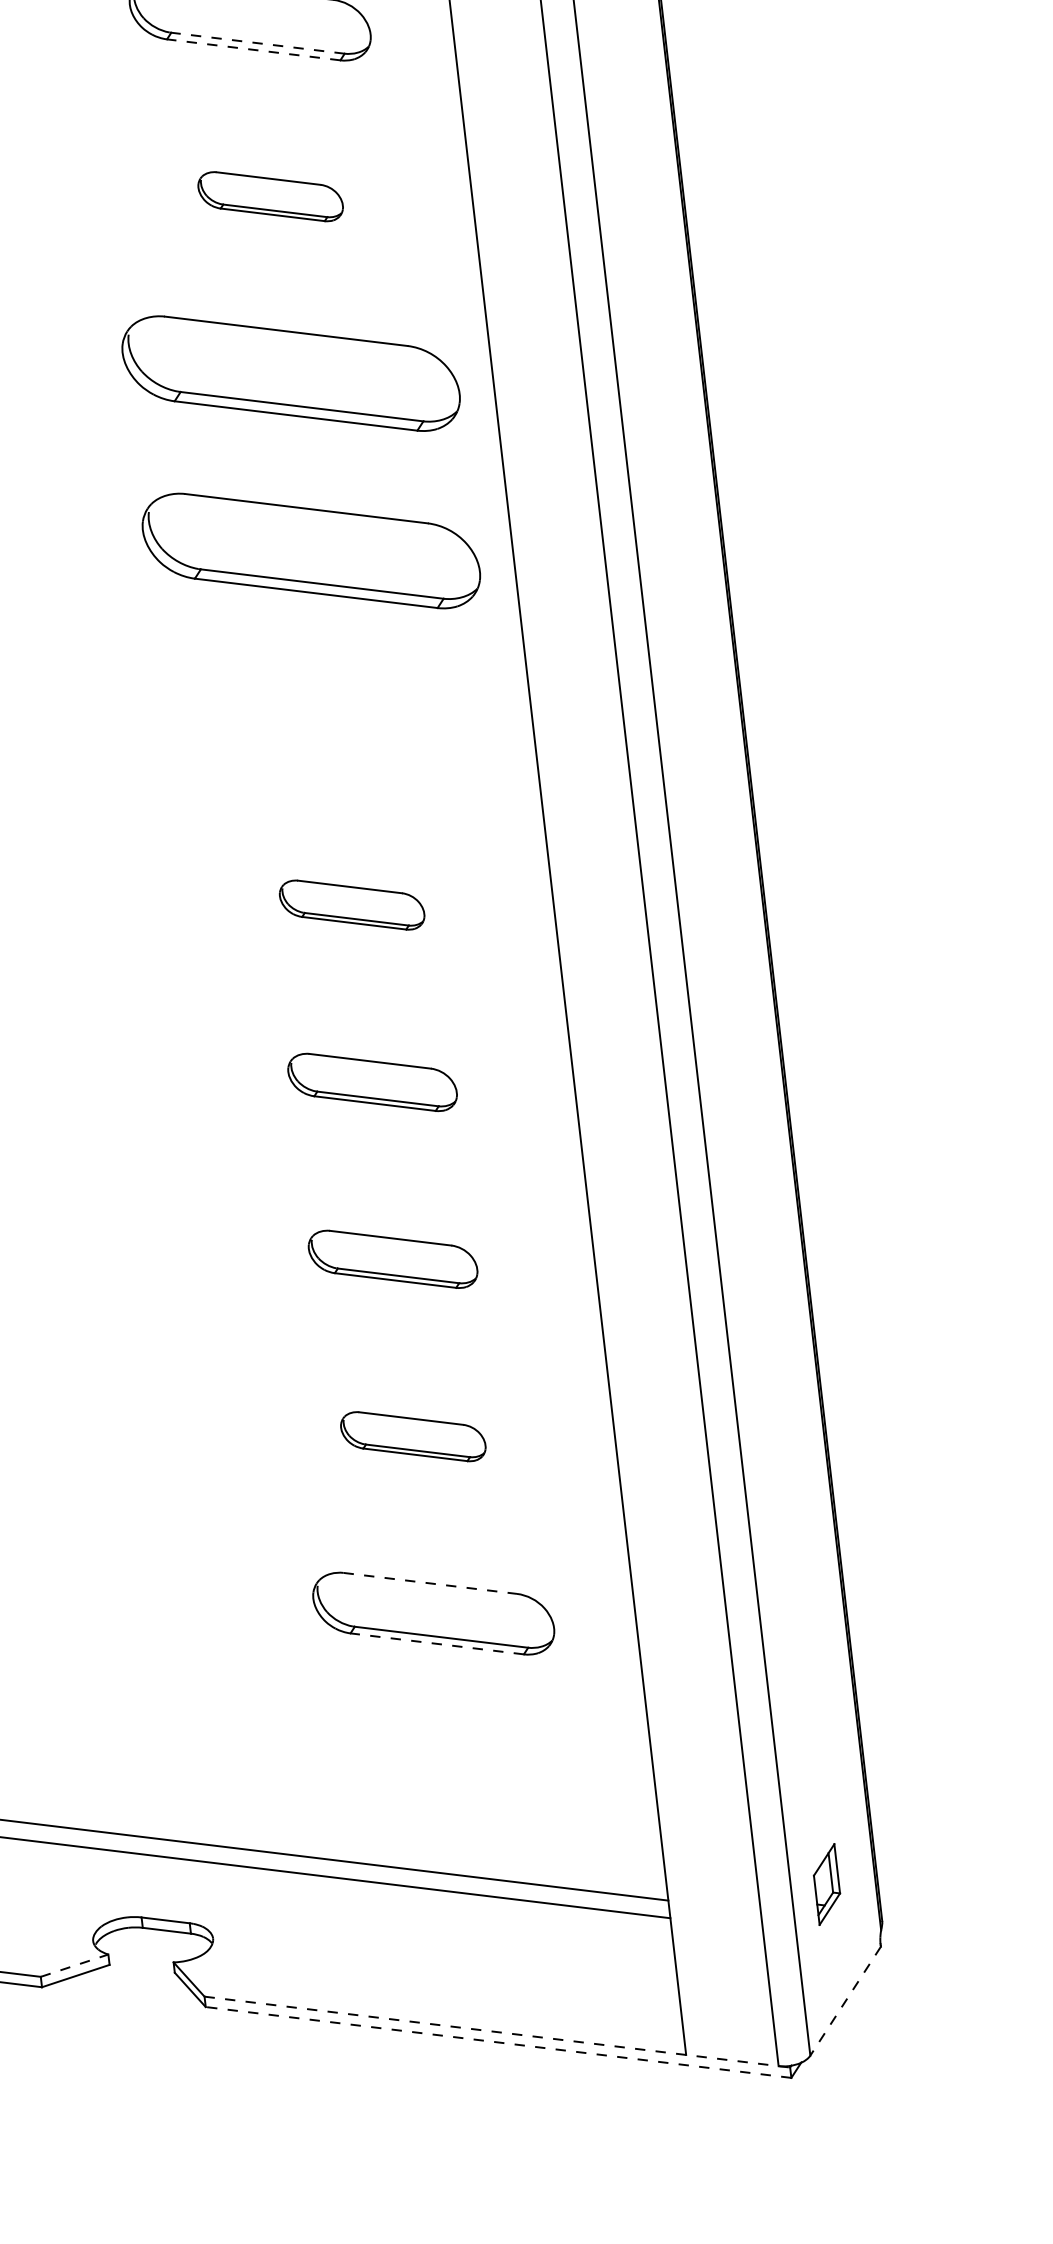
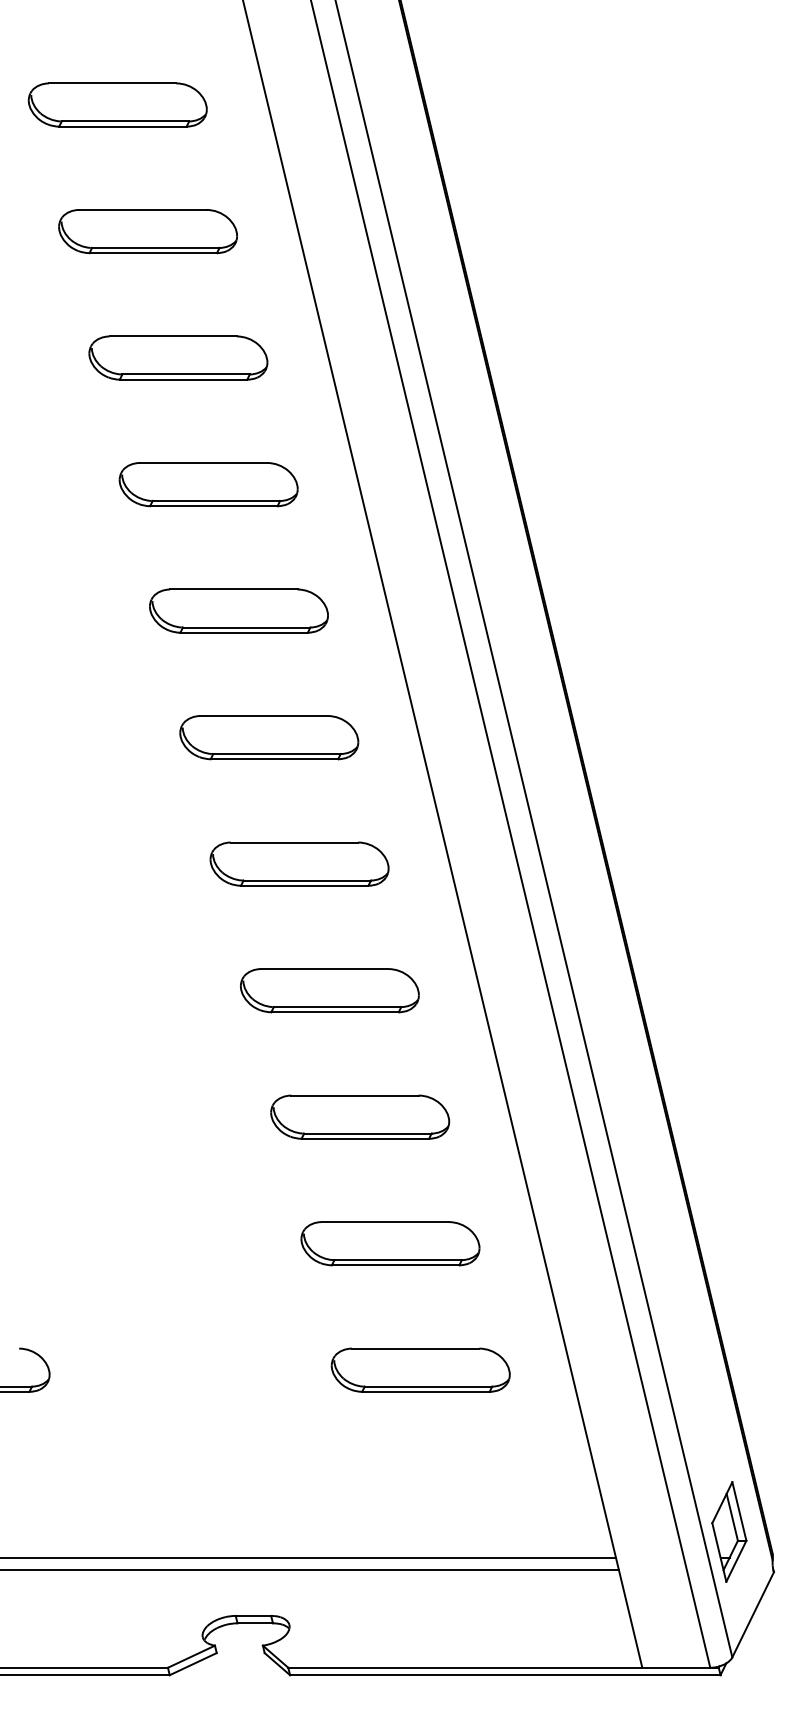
line: (257, 42) -> (155, 247), dashed -> solid
line: (253, 50) -> (153, 253), dashed -> solid
part: (270, 195) -> (178, 357), size x1.67
part: (290, 373) -> (208, 484), size x0.71
part: (310, 550) -> (238, 610), size x0.71
part: (332, 727) -> (269, 737), added
part: (352, 904) -> (299, 863), size x1.67
part: (372, 1082) -> (329, 990), size x1.43
part: (393, 1258) -> (360, 1116), size x1.43
part: (413, 1436) -> (390, 1243), size x1.67
line: (430, 1583) -> (415, 1348), dashed -> solid
line: (436, 1643) -> (425, 1391), dashed -> solid
part: (827, 1883) -> (729, 1531), size x1.67
line: (74, 1965) -> (191, 1656), dashed -> solid
line: (844, 2001) -> (752, 1615), dashed -> solid
line: (498, 2031) -> (504, 1667), dashed -> solid
line: (497, 2042) -> (504, 1675), dashed -> solid

